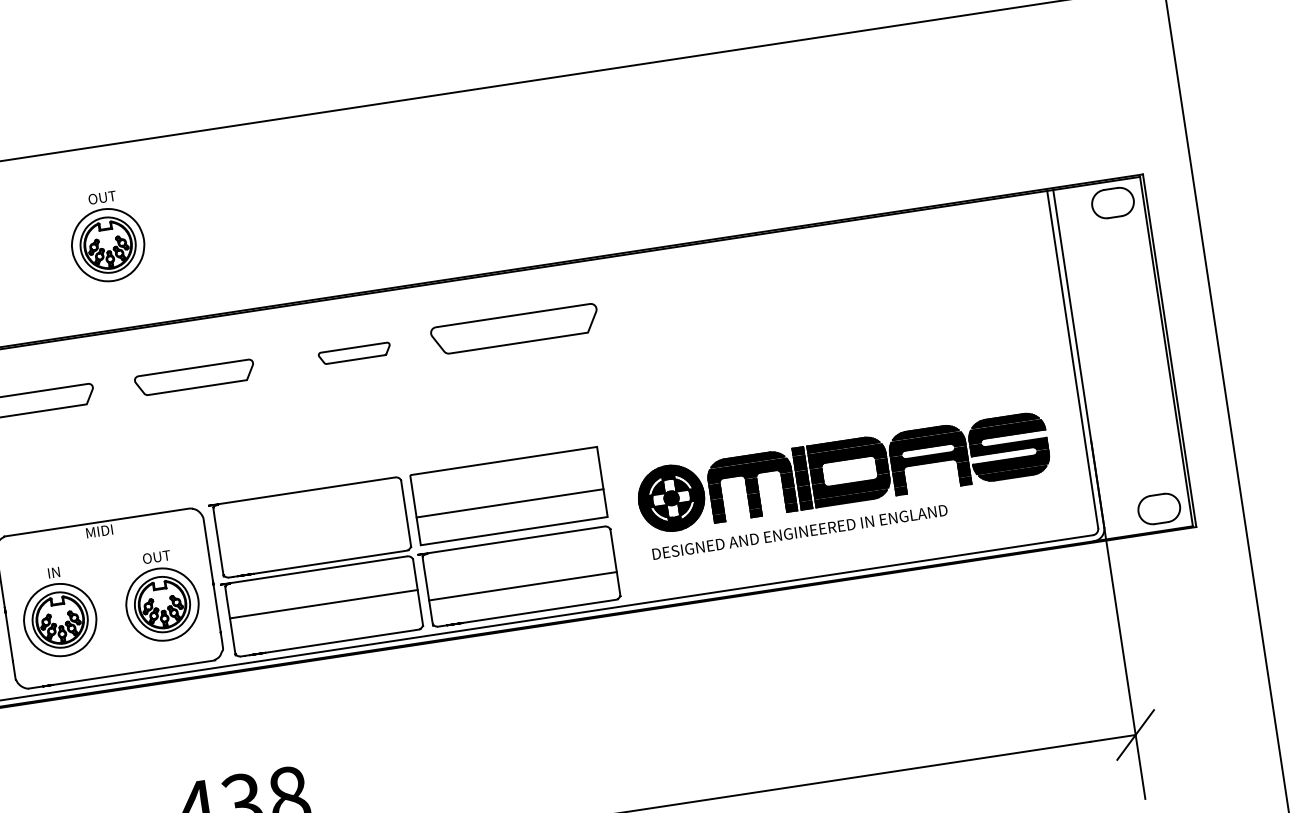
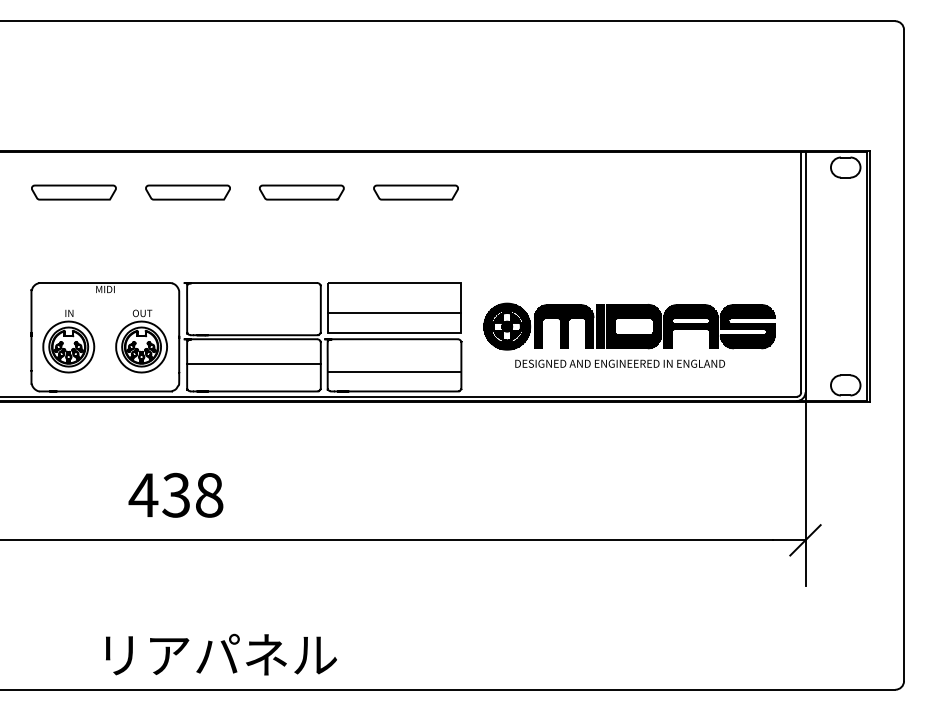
part: (106, 237) -> (141, 85), removed
part: (514, 329) -> (415, 192), size x0.71
part: (354, 353) -> (301, 192), size x1.67
text: (799, 531) -> (619, 363), moved

